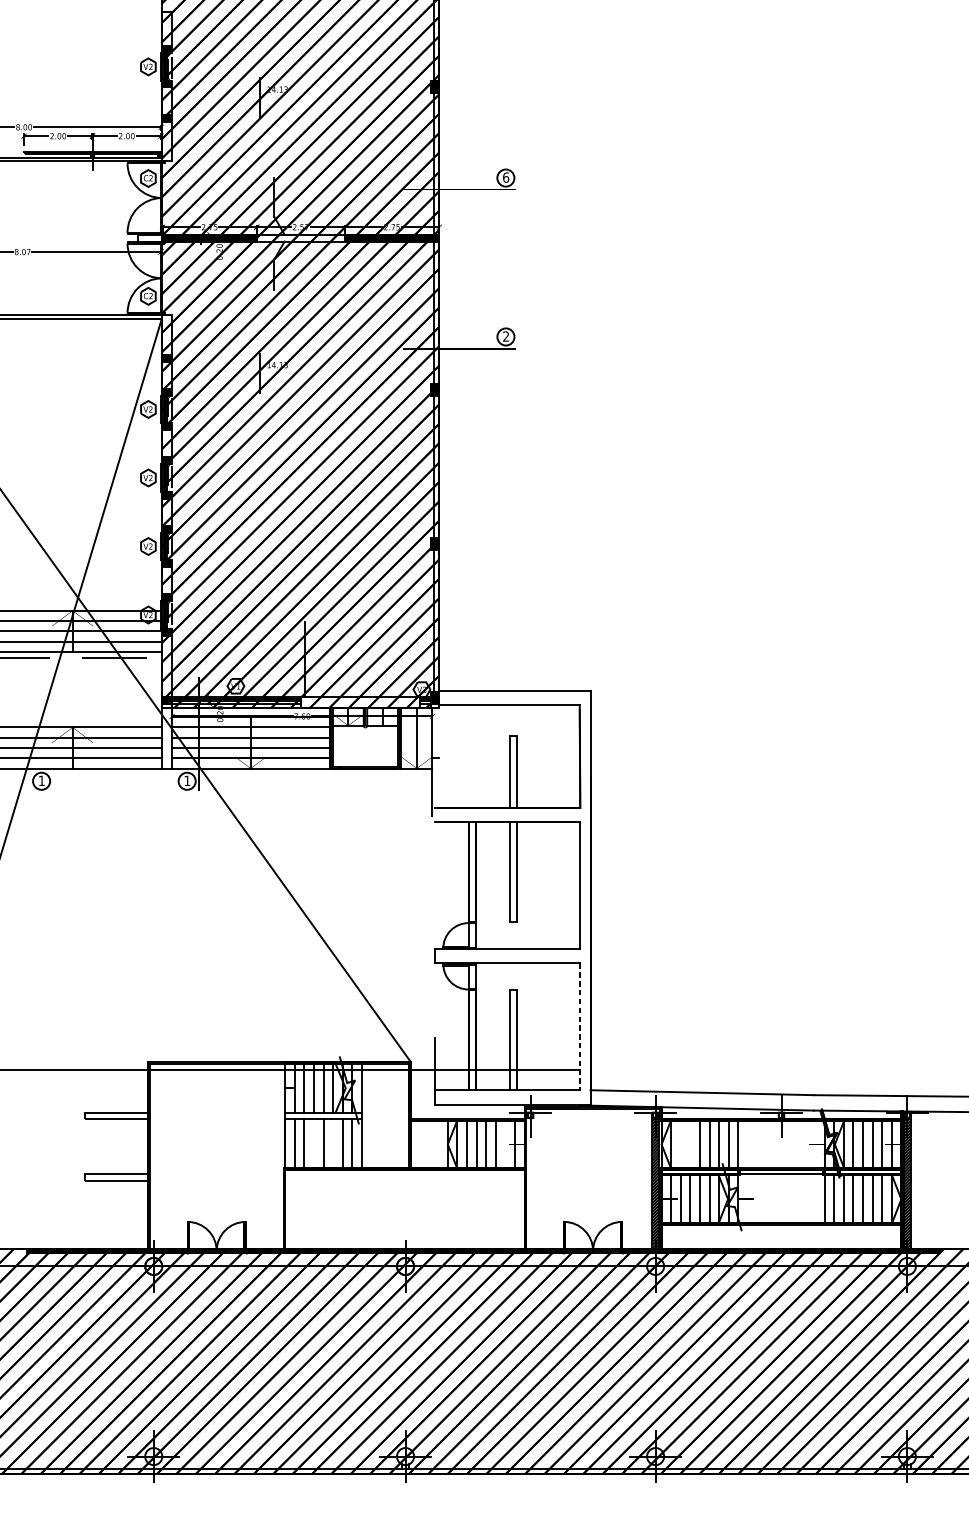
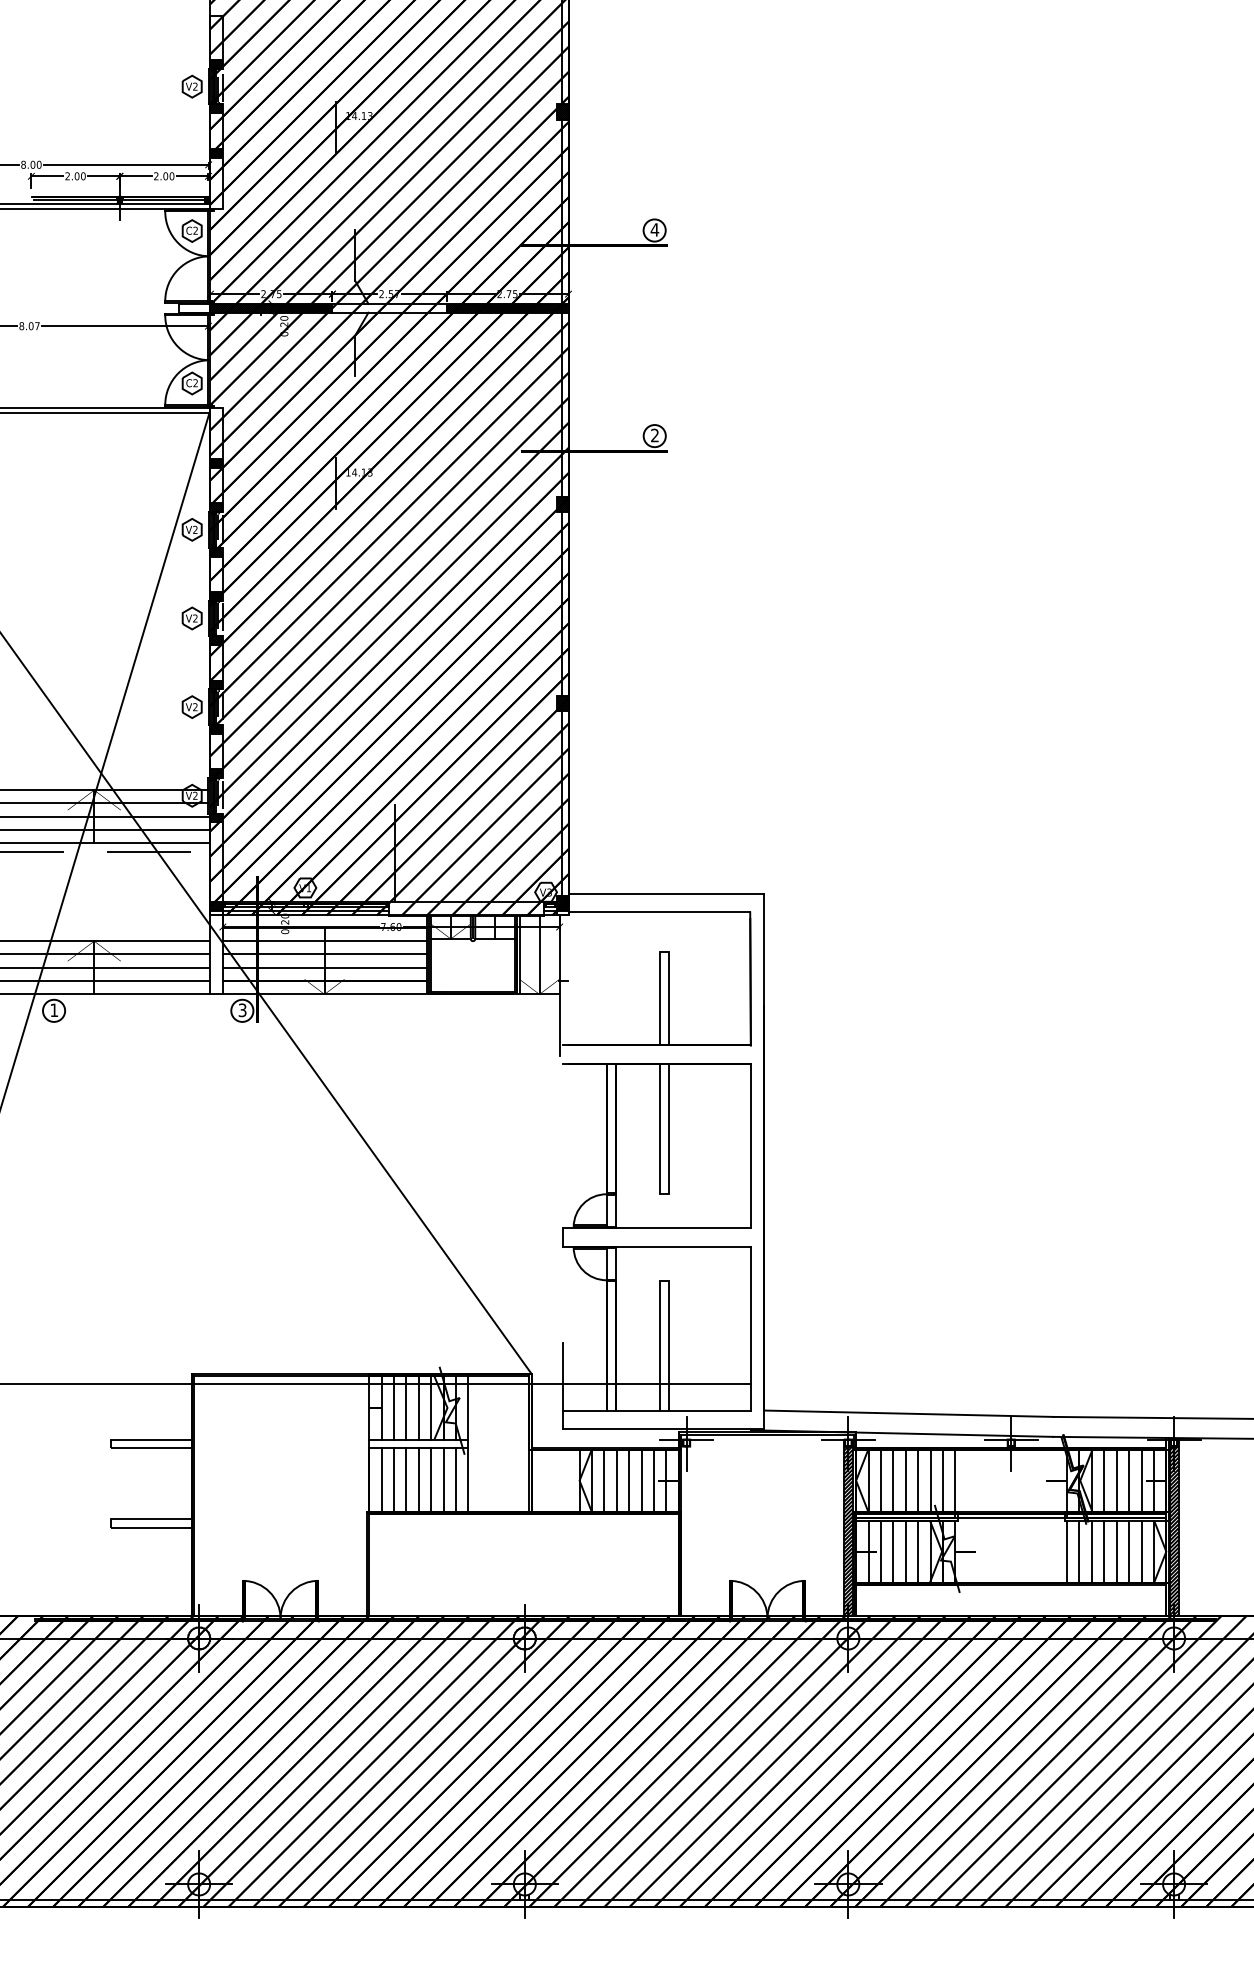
text: (505, 177) -> (654, 229), 6 -> 4
text: (187, 781) -> (242, 1010), 1 -> 3
line: (579, 1026) -> (750, 1328), dashed -> solid
line: (314, 1143) -> (406, 1479), added
line: (333, 1143) -> (431, 1479), added
line: (505, 1144) -> (654, 1480), added
line: (680, 1144) -> (880, 1480), added
line: (690, 1144) -> (893, 1480), added

